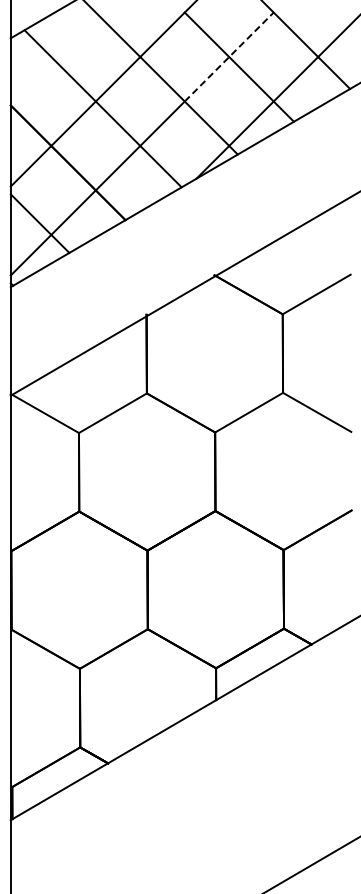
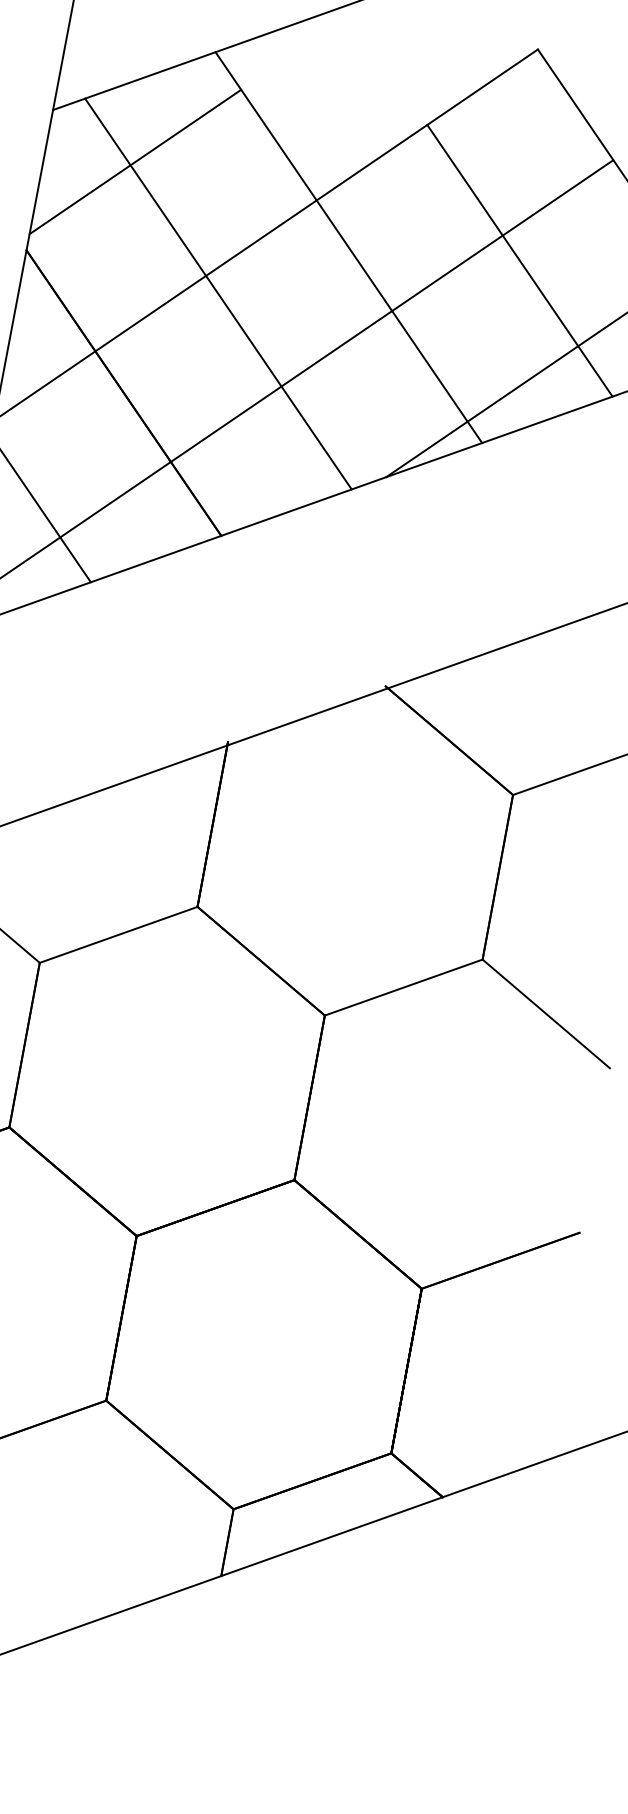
line: (52, 54) -> (133, 160), added
line: (229, 57) -> (503, 236), dashed -> solid

